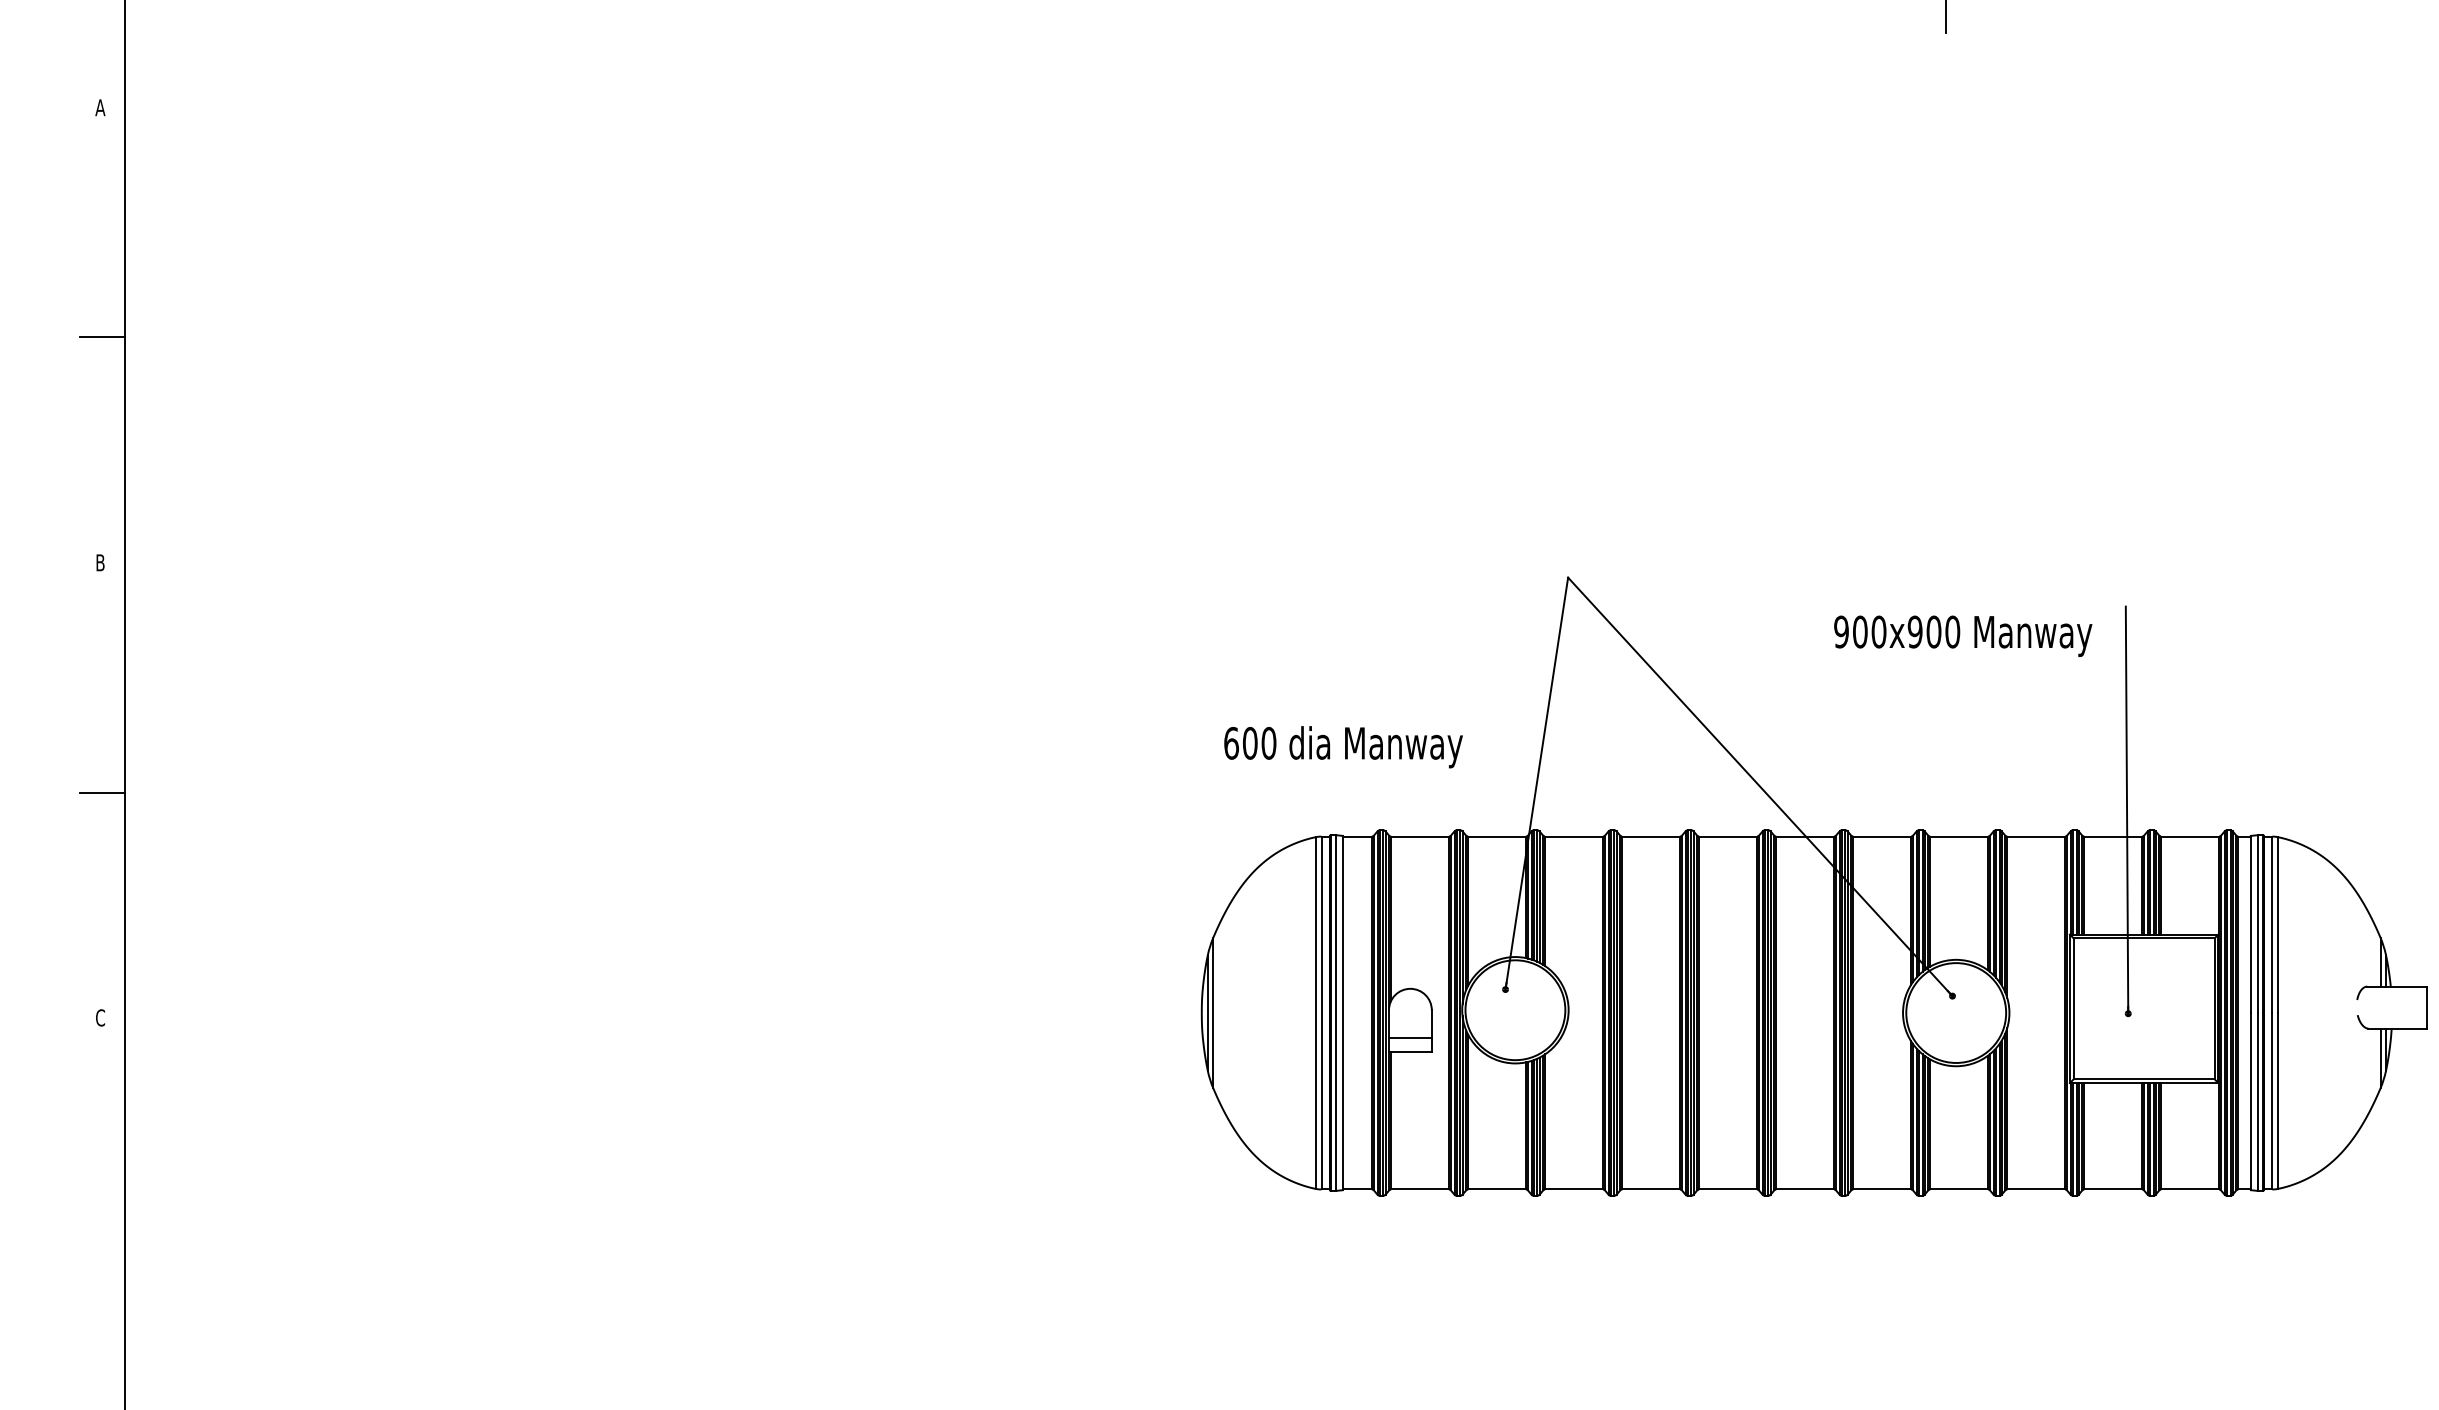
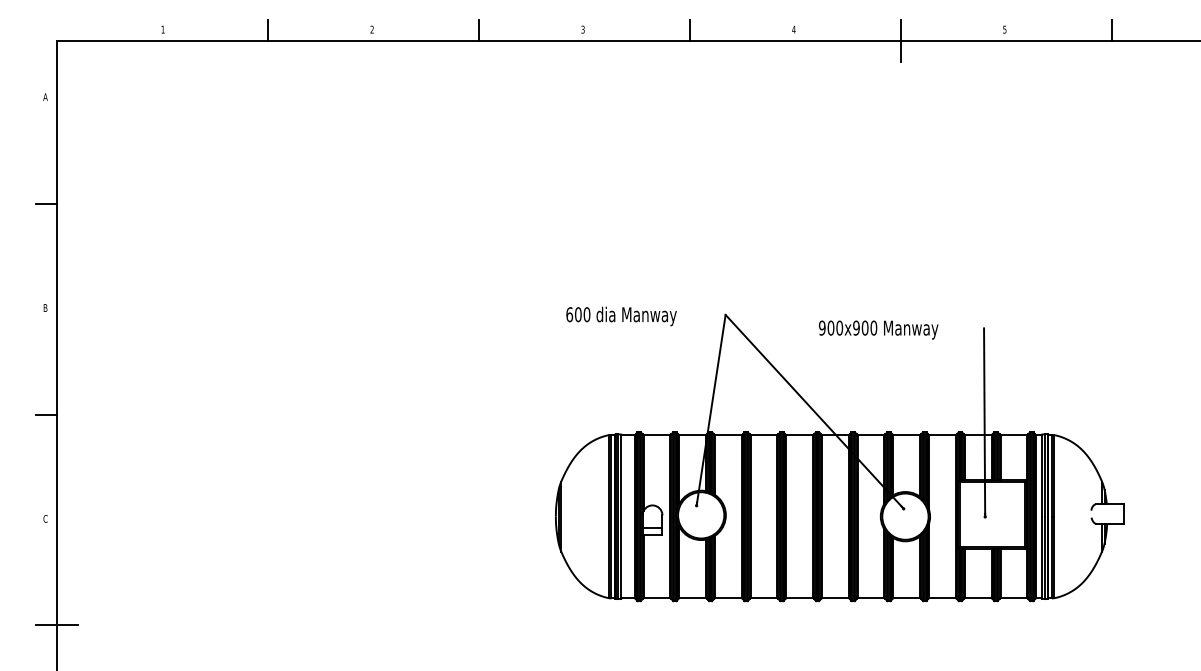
text: (1962, 635) -> (878, 329), moved
text: (1343, 747) -> (621, 316), moved
line: (126, 1247) -> (57, 625), added

